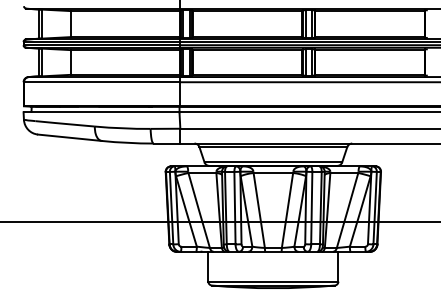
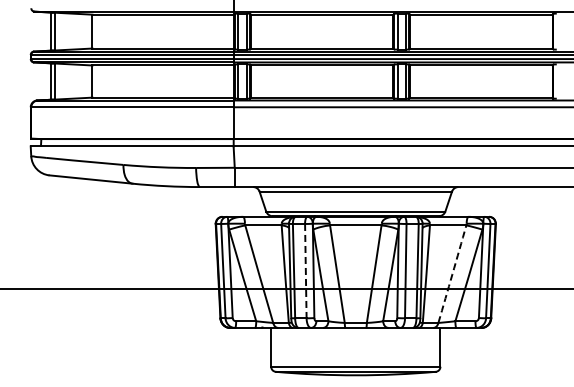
line: (234, 208) -> (305, 271), solid -> dashed
arc: (347, 210) -> (452, 274), solid -> dashed

